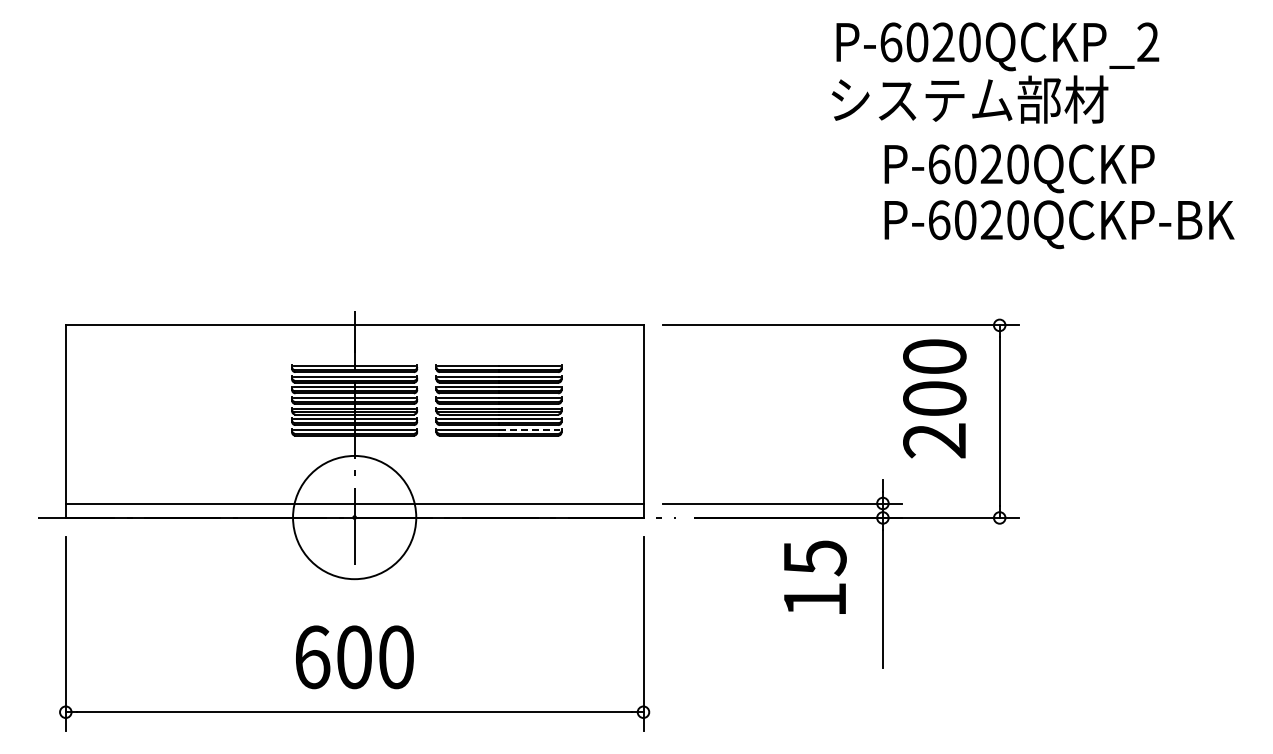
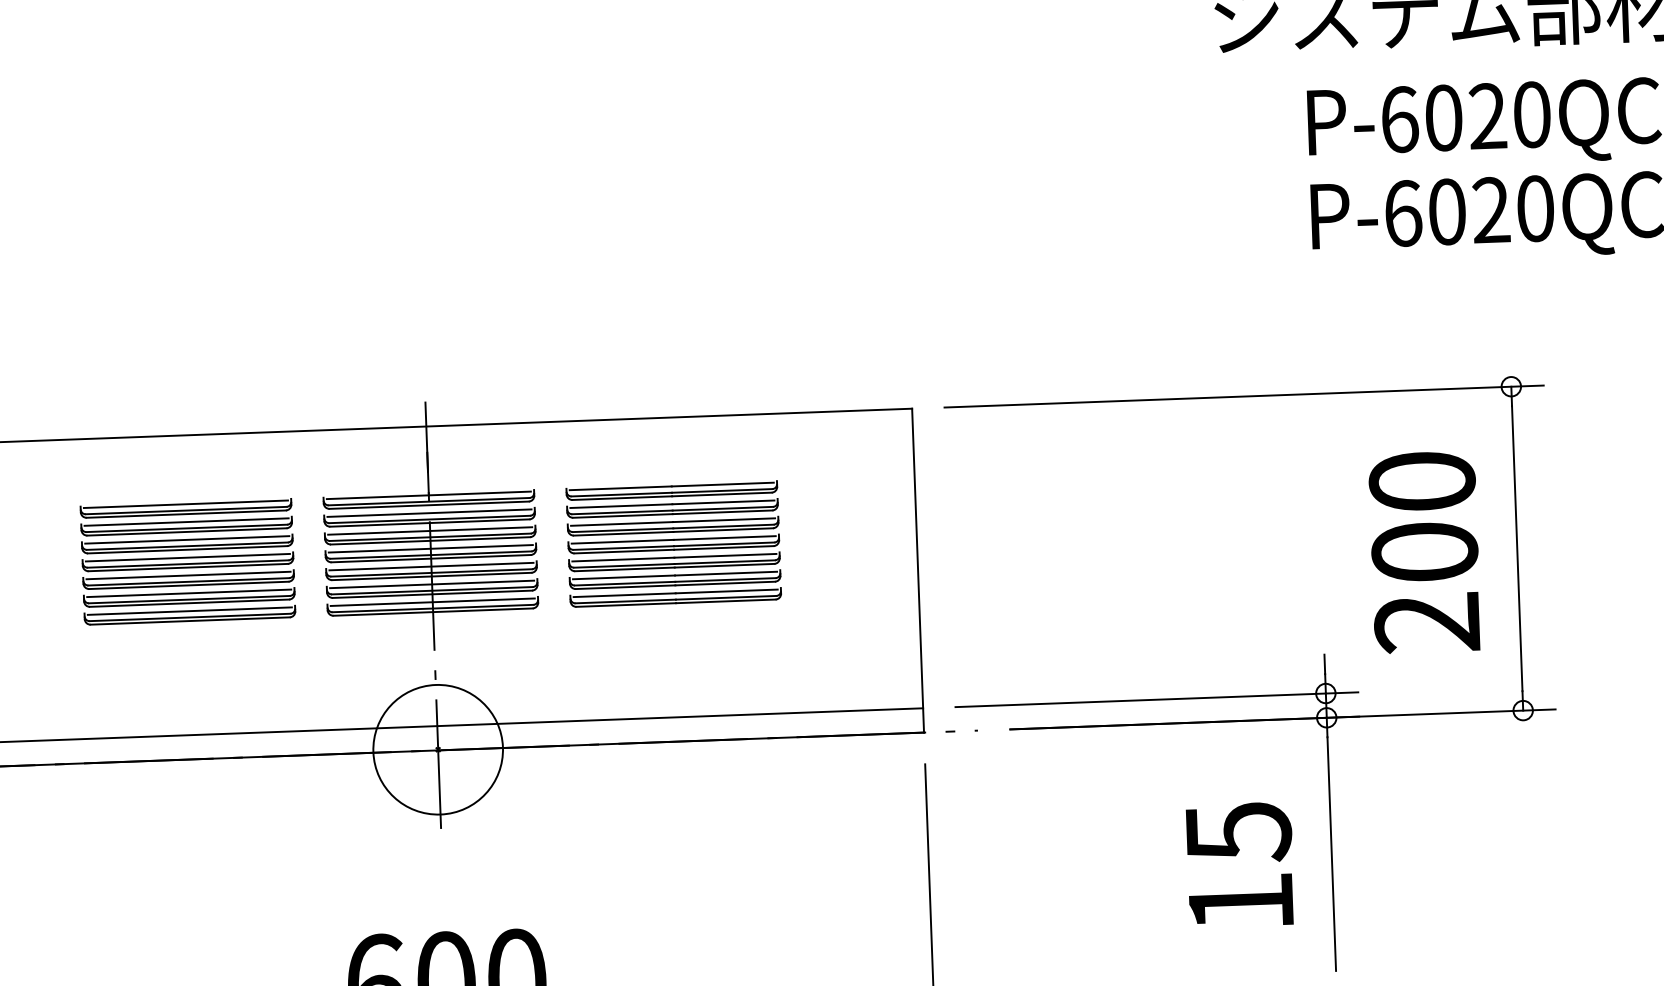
text: (934, 398) -> (1424, 551), moved
part: (209, 400) -> (186, 561), added
line: (529, 429) -> (726, 590), dashed -> solid
circle: (354, 517) -> (437, 749), size x0.62
text: (815, 576) -> (1240, 863), moved

